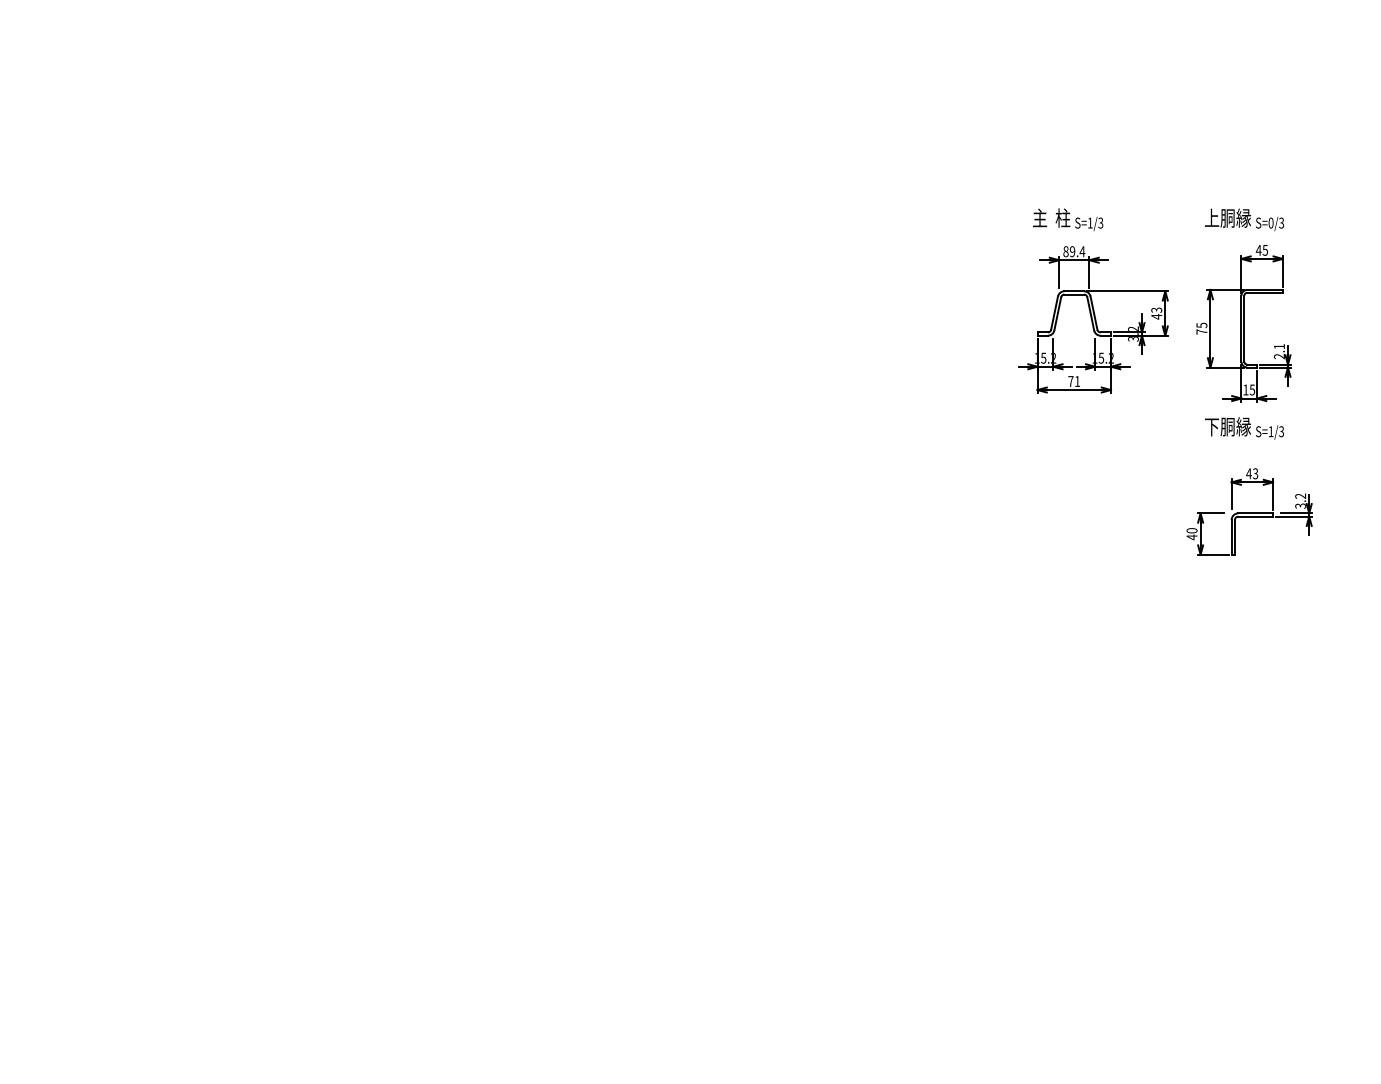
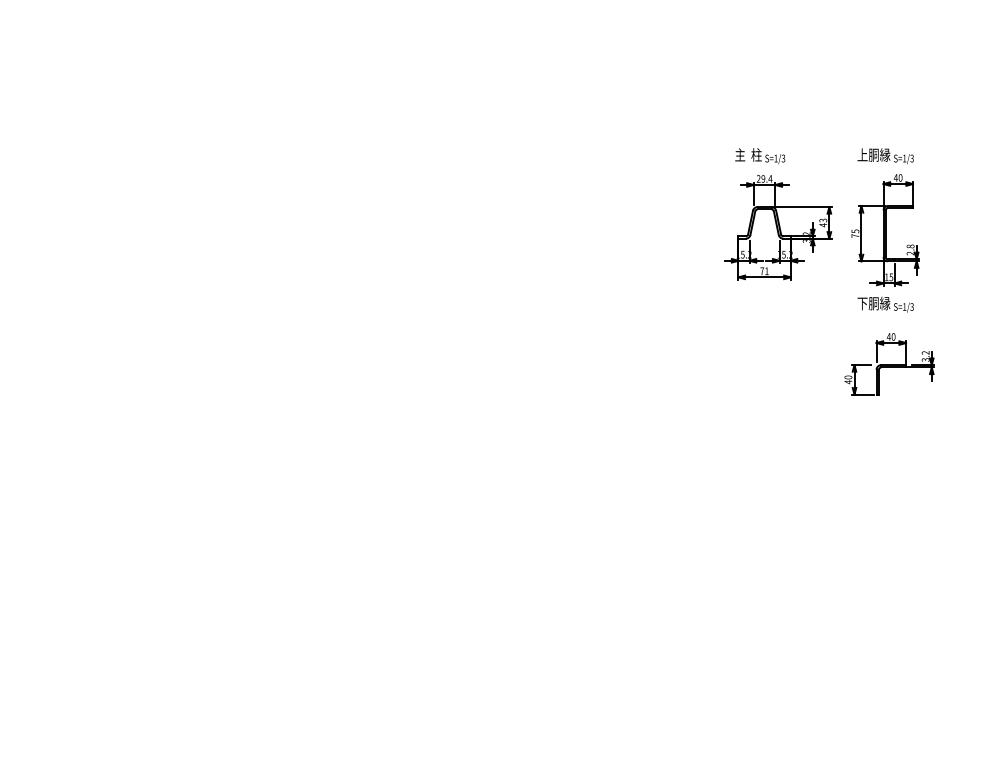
text: (1270, 222) -> (904, 158), S=0/3 -> S=1/3
text: (1265, 249) -> (900, 177), 45 -> 40
text: (1065, 251) -> (758, 178), 89.4 -> 29.4
text: (1278, 346) -> (909, 246), 2.1 -> 2.8
text: (1255, 473) -> (893, 336), 43 -> 40

